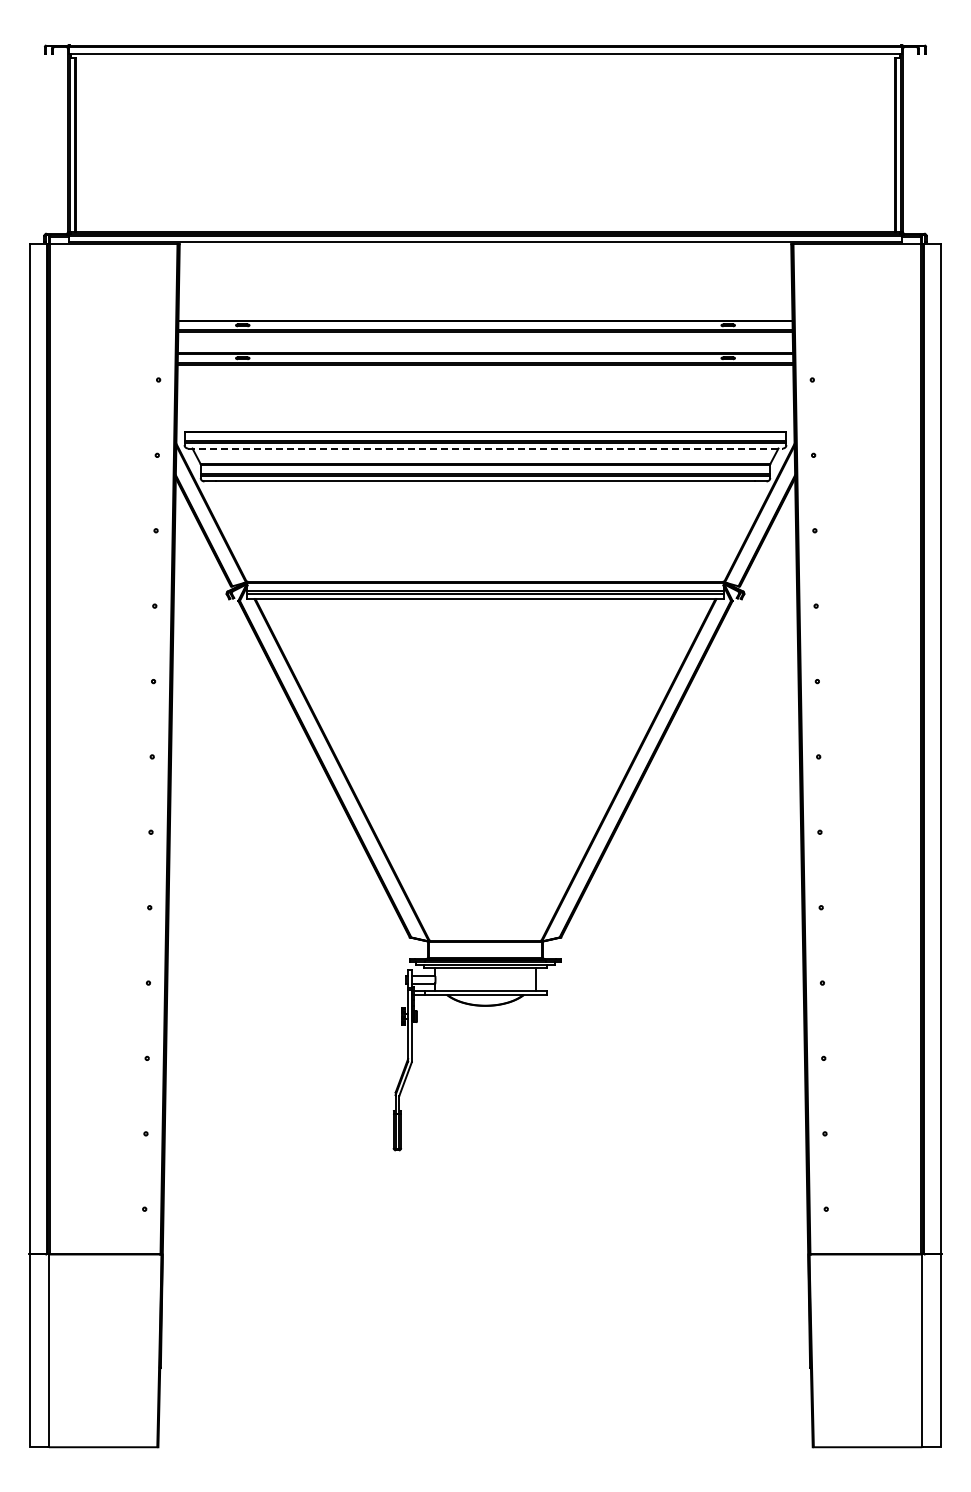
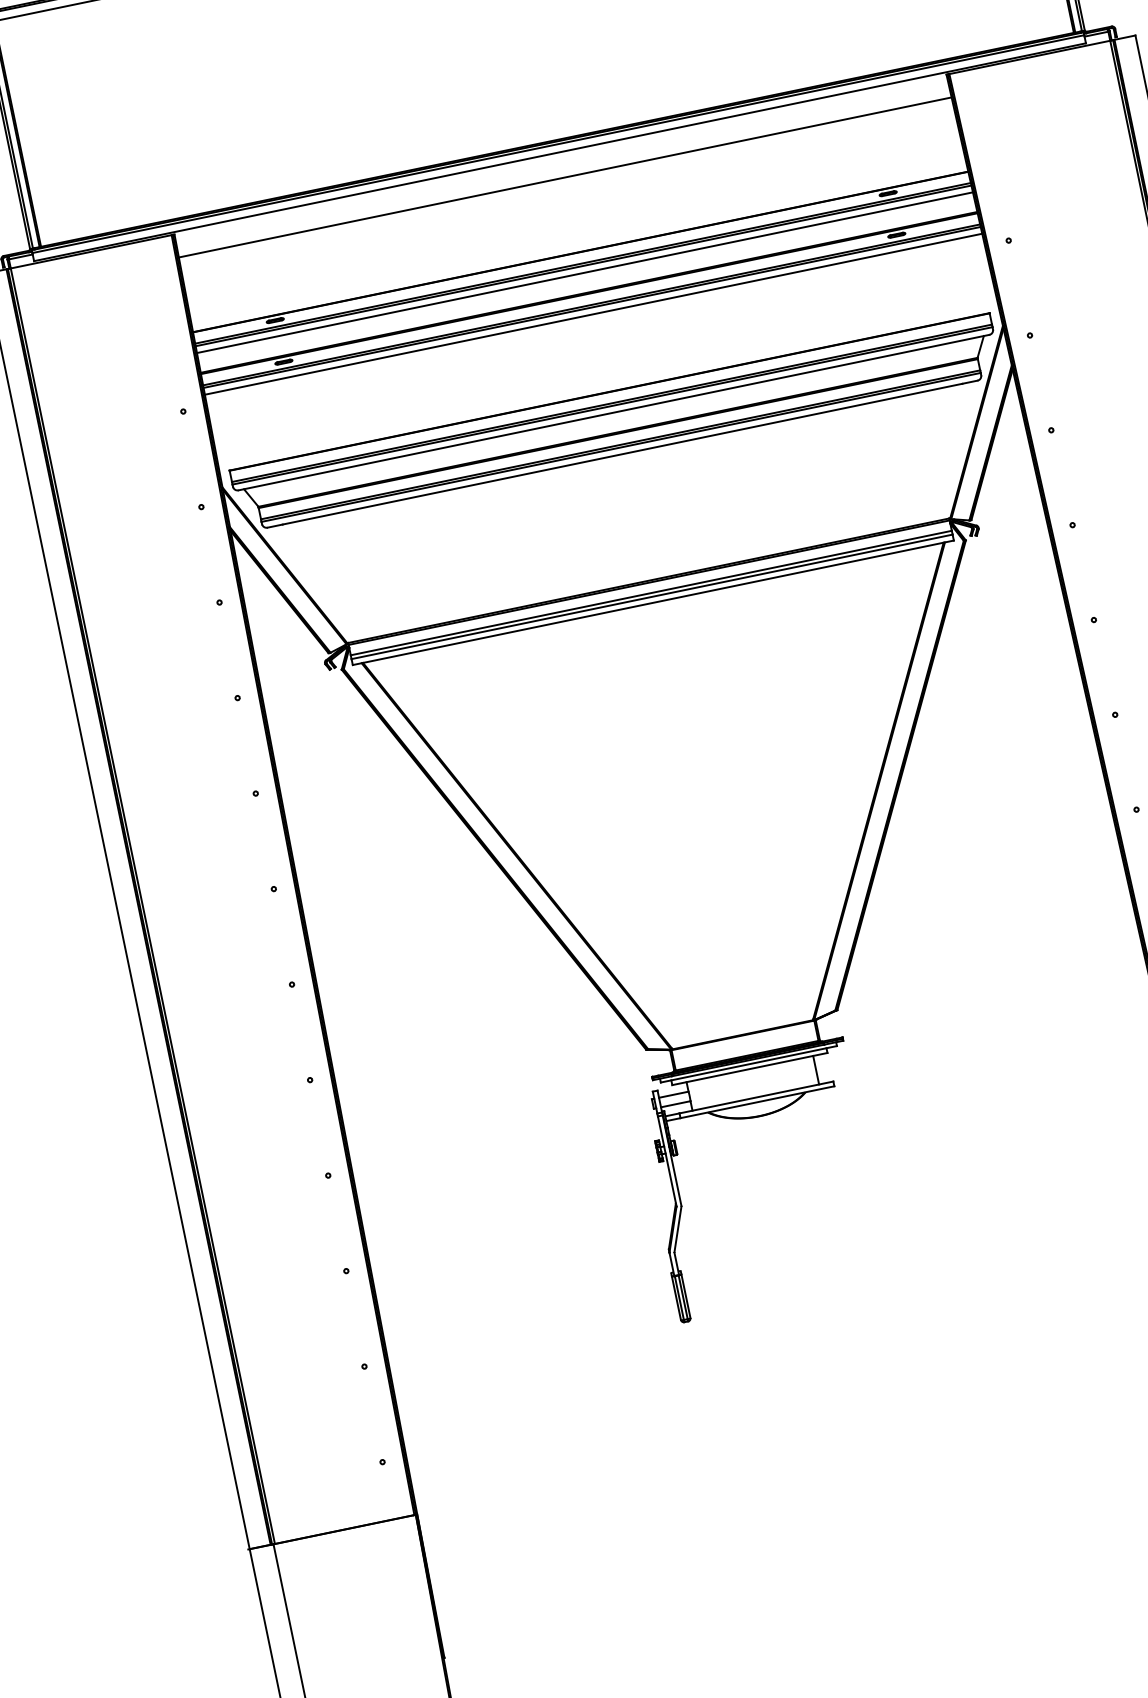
line: (485, 262) -> (565, 177), added
line: (485, 337) -> (584, 272), added
line: (485, 370) -> (593, 314), added
line: (486, 448) -> (615, 412), dashed -> solid

